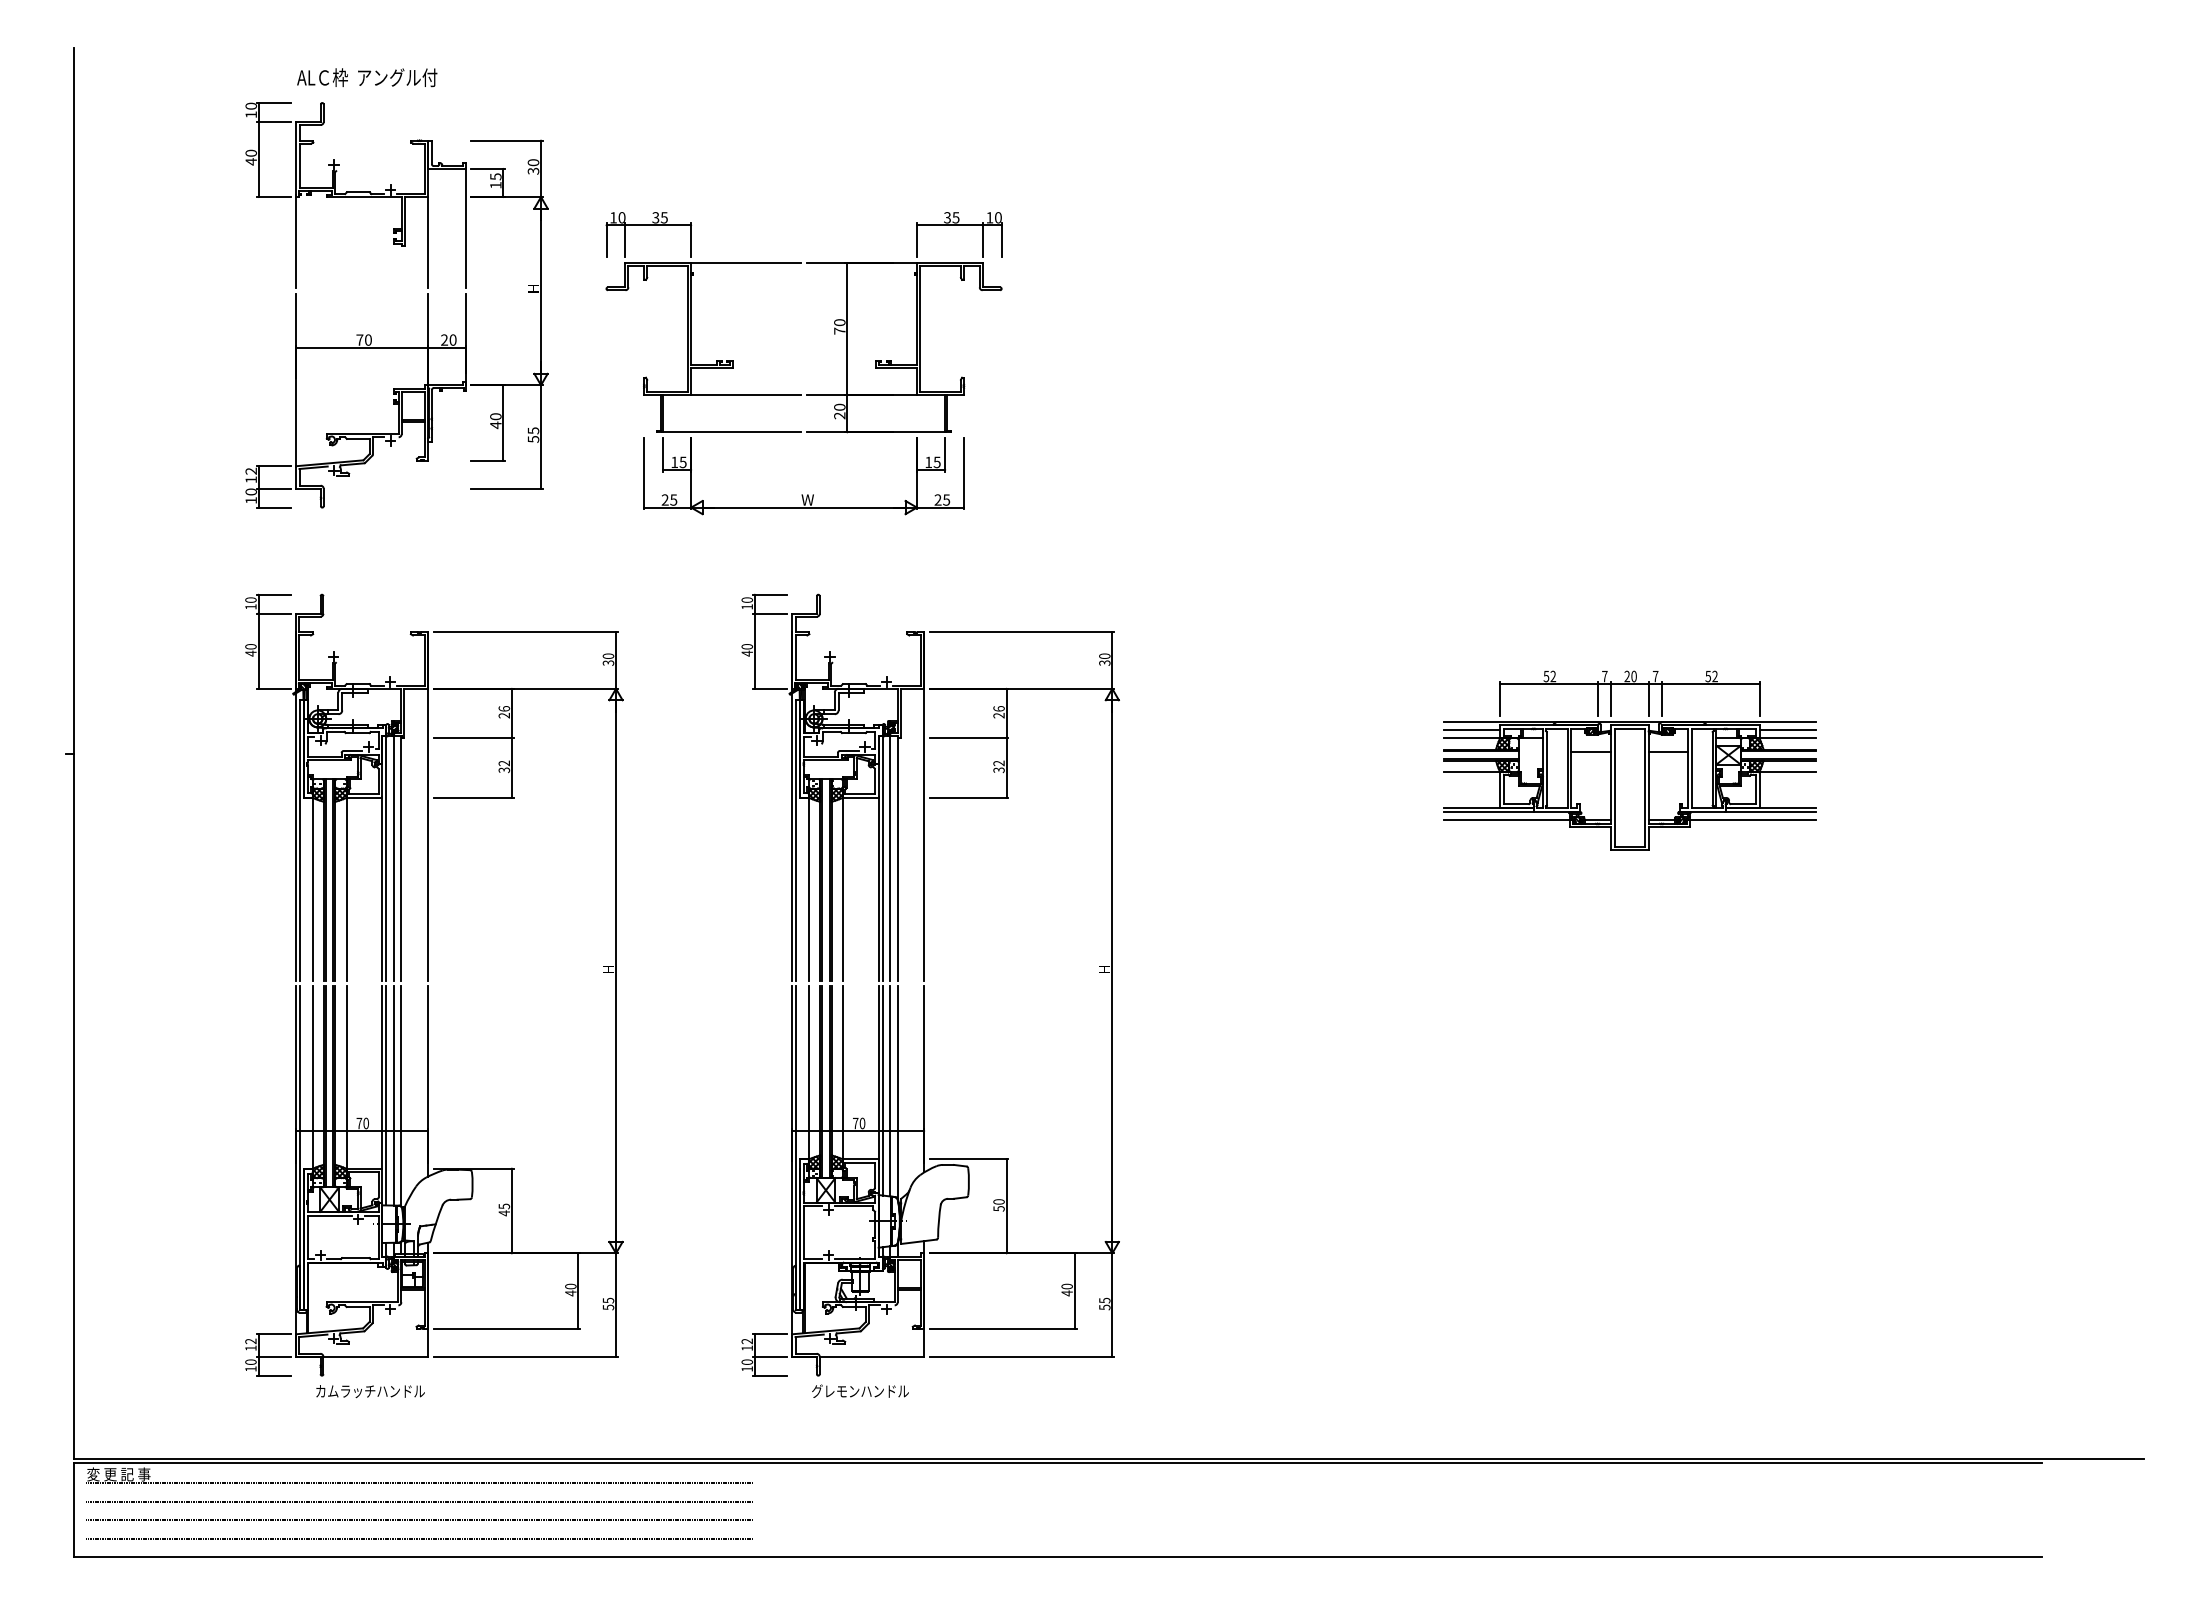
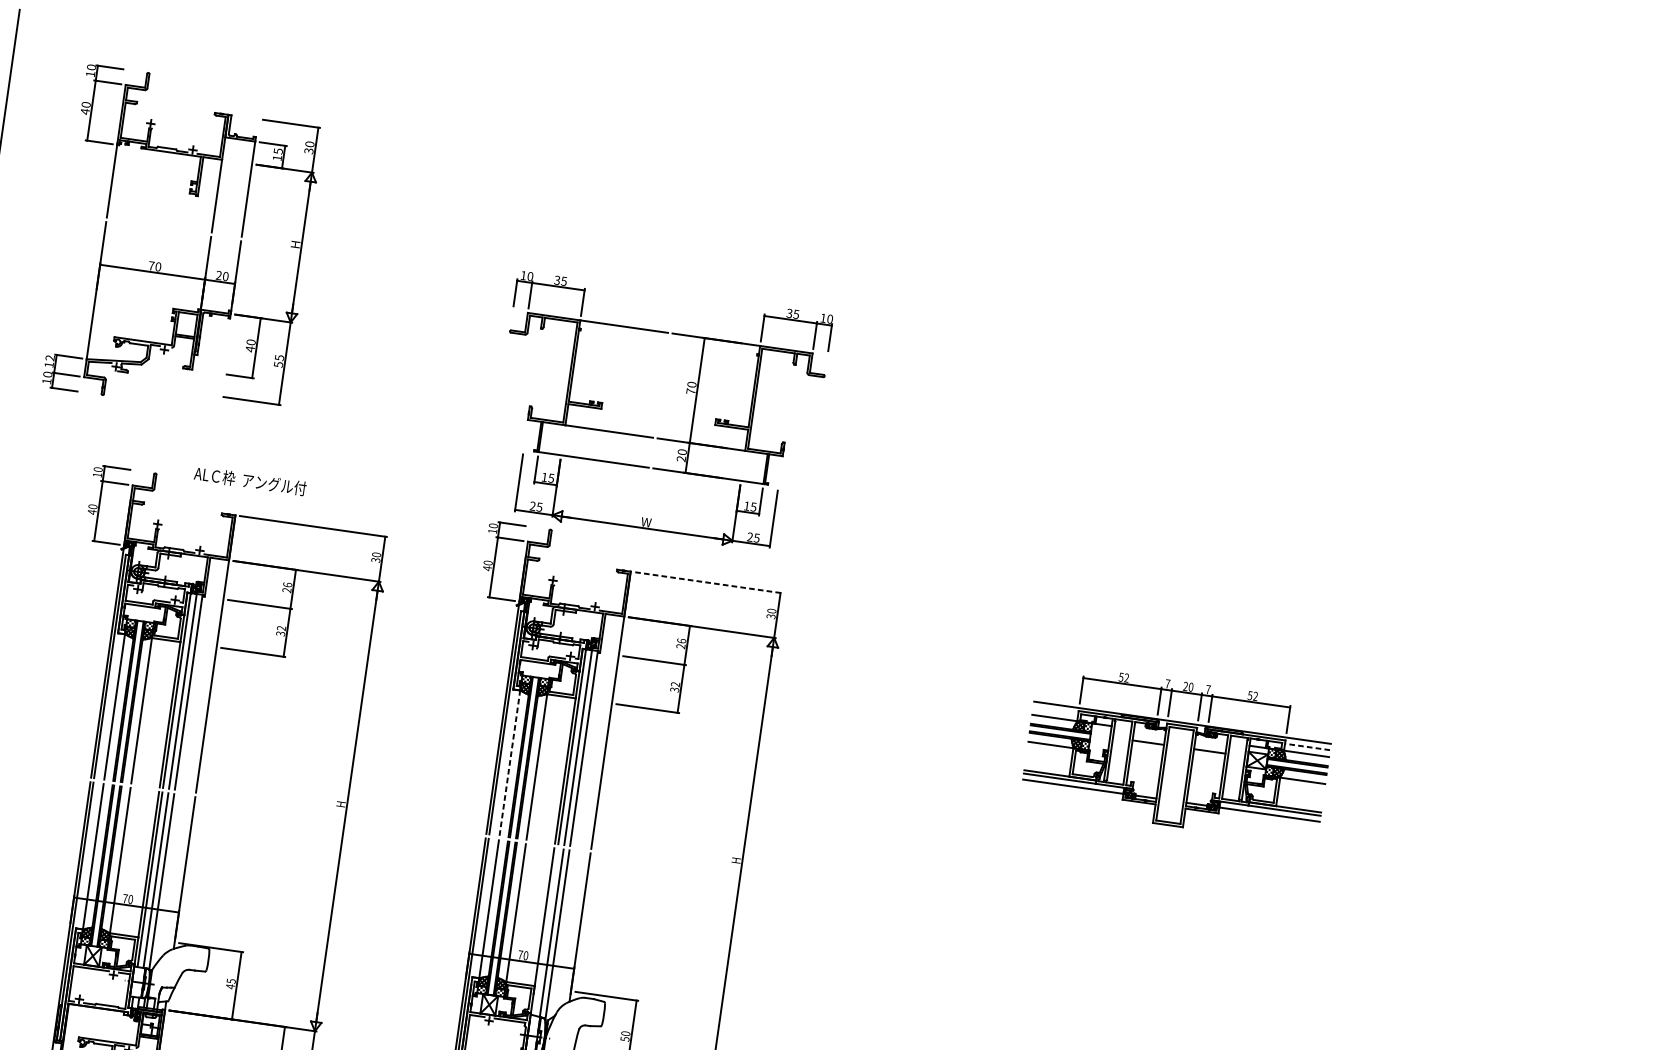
text: (367, 77) -> (250, 481), moved
part: (427, 305) -> (209, 246), moved
part: (801, 394) -> (653, 437), moved
line: (1022, 632) -> (709, 582), solid -> dashed
line: (1471, 729) -> (1055, 711), removed
line: (1787, 729) -> (1307, 746), solid -> dashed
line: (809, 888) -> (510, 762), solid -> dashed
line: (882, 1090) -> (545, 931), removed

